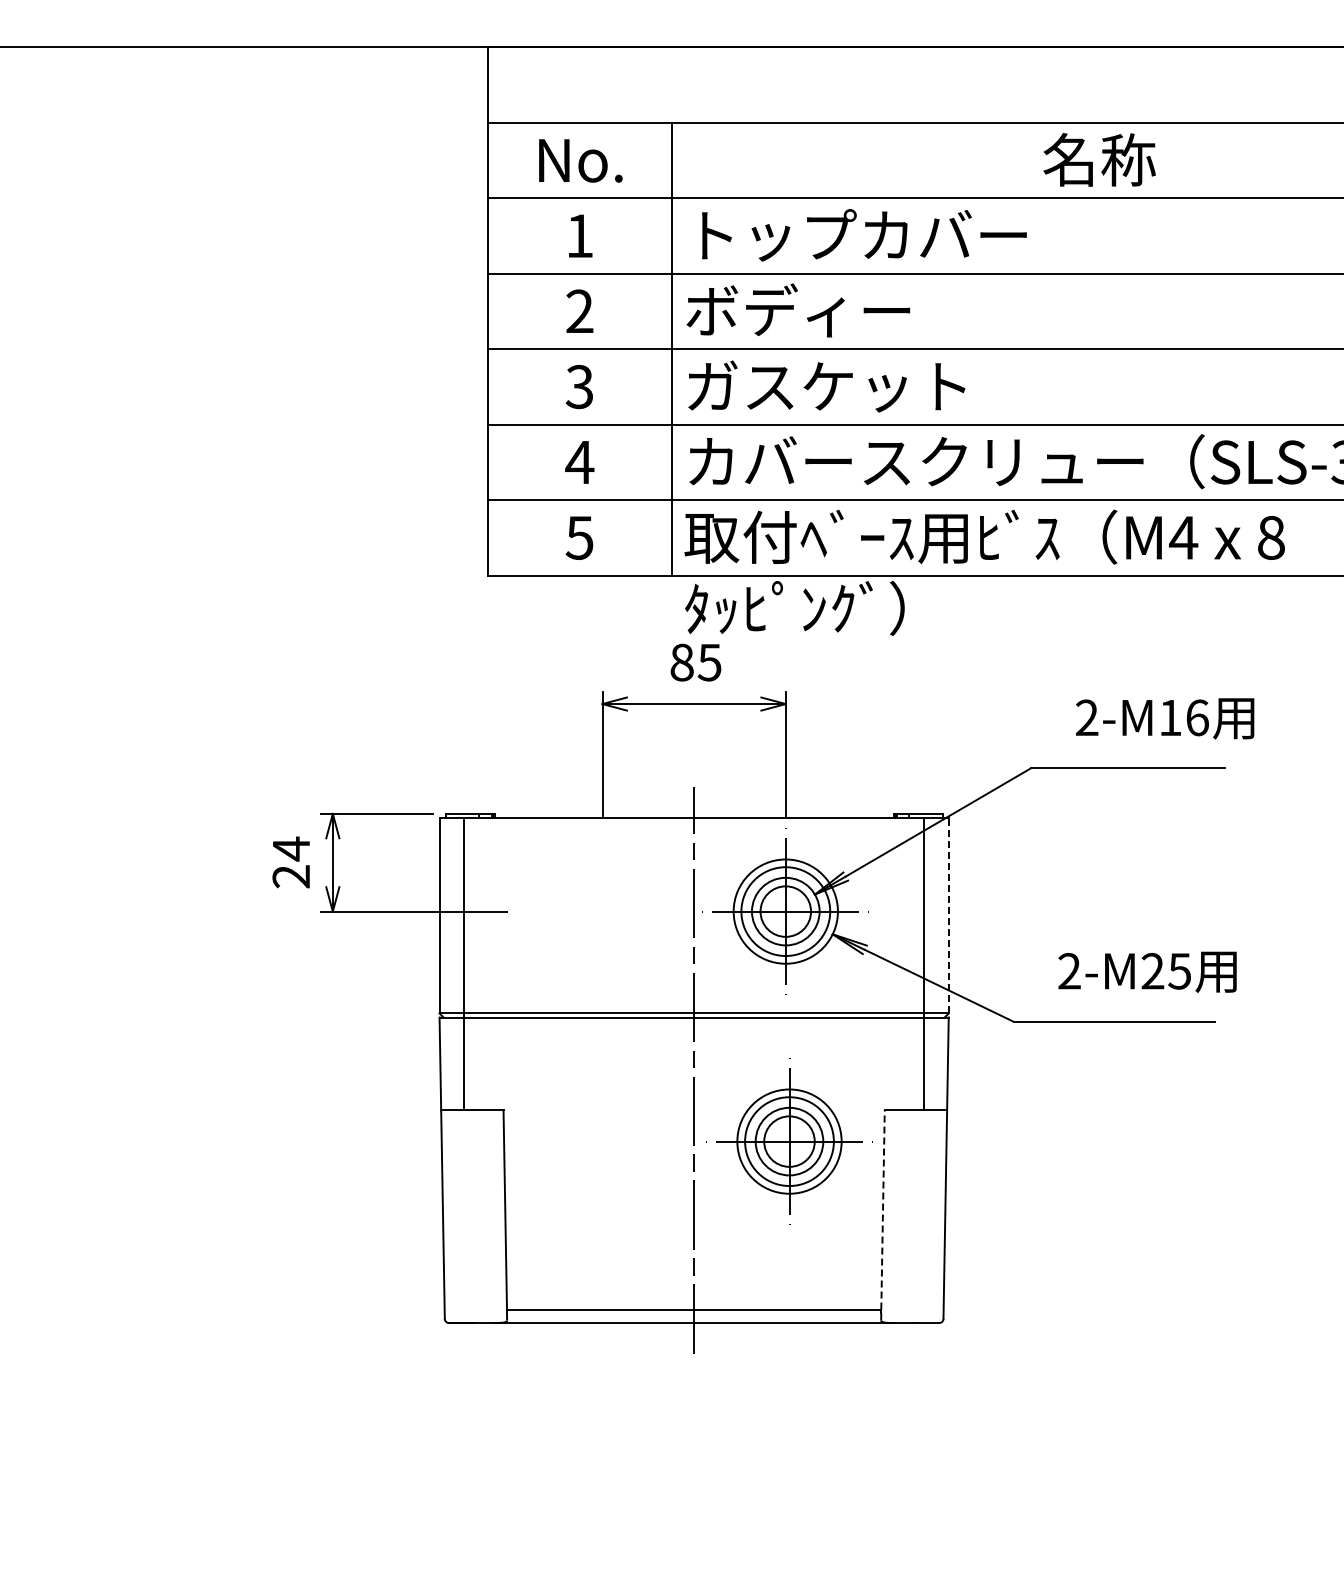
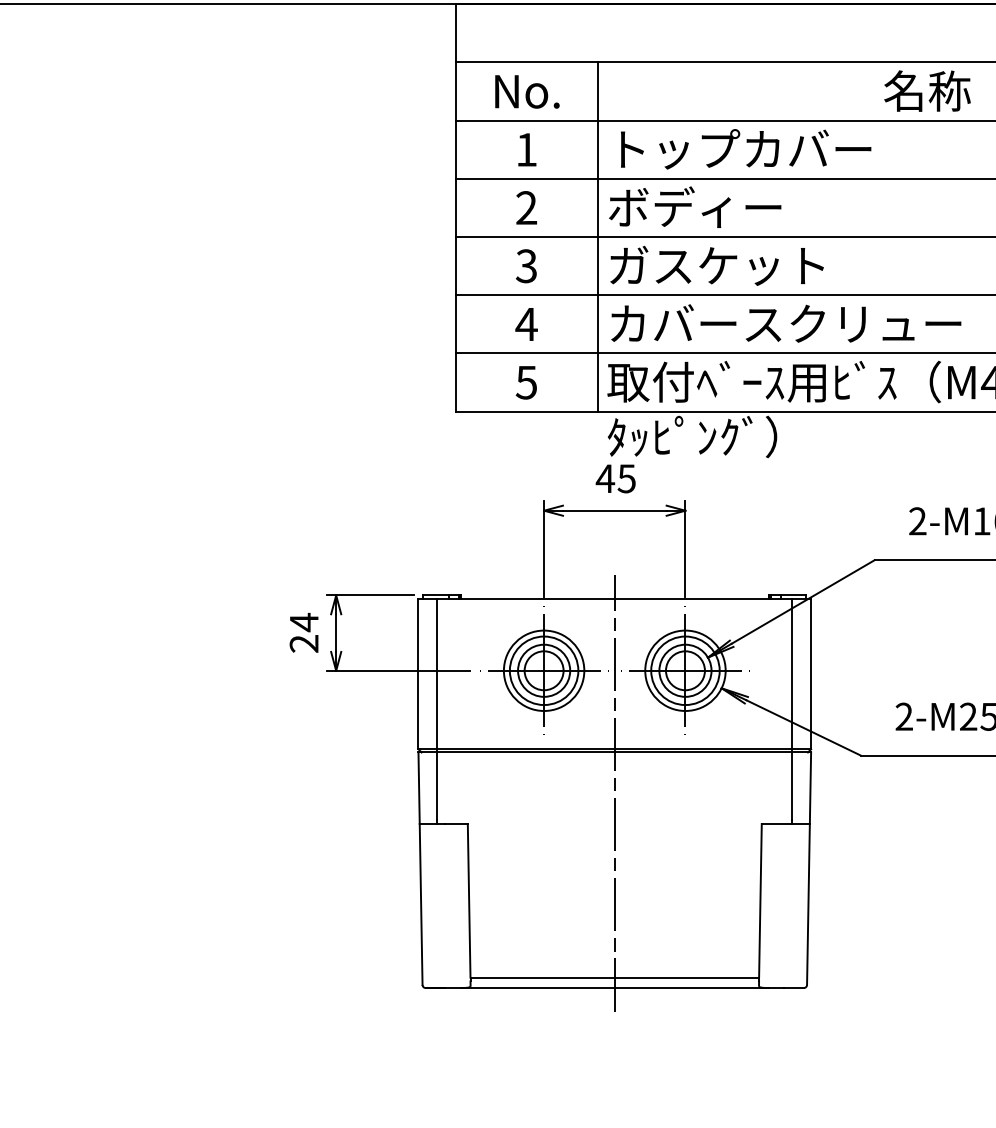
text: (681, 662) -> (605, 478), 85 -> 45
line: (948, 915) -> (810, 673), dashed -> solid
part: (789, 1141) -> (544, 670), moved
line: (883, 1209) -> (760, 900), dashed -> solid

